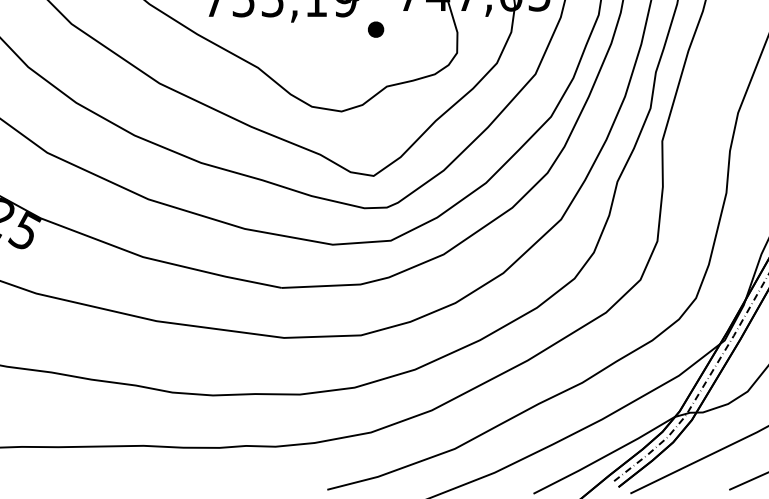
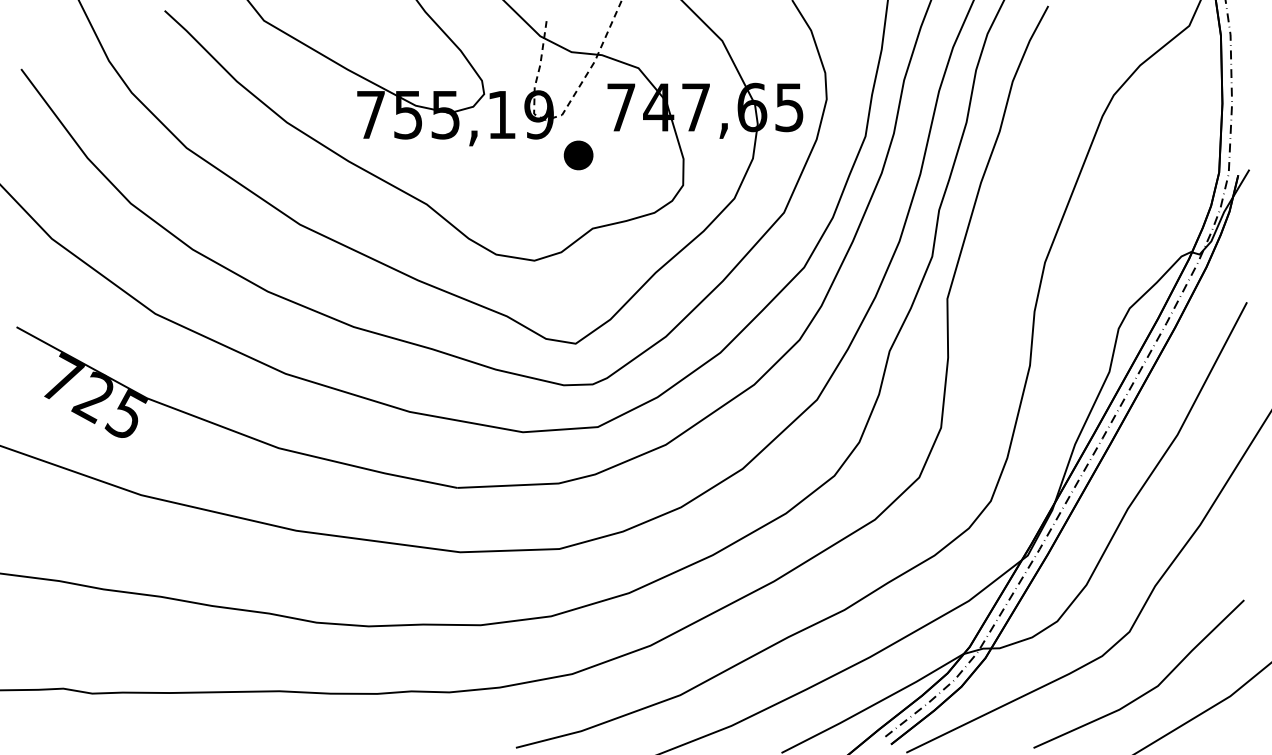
part: (375, 29) -> (578, 154), size x1.4

